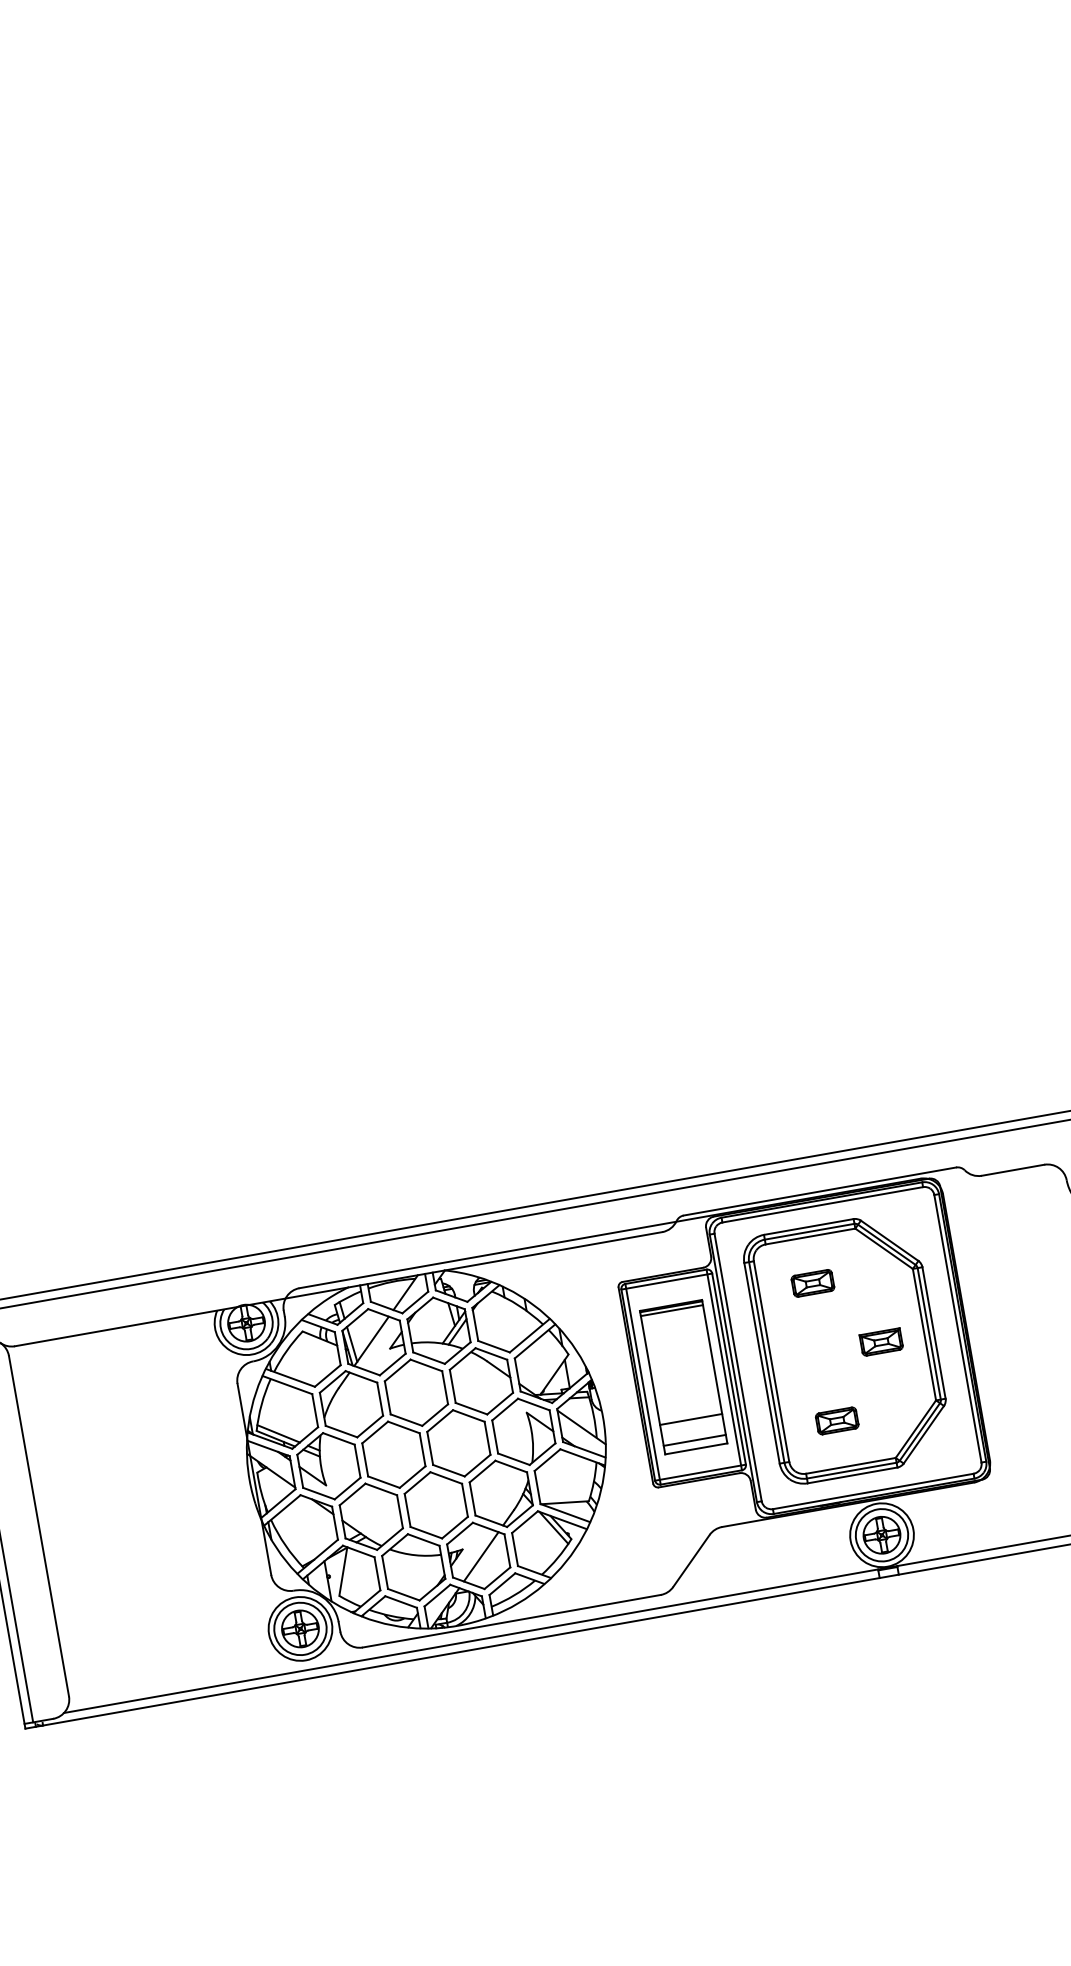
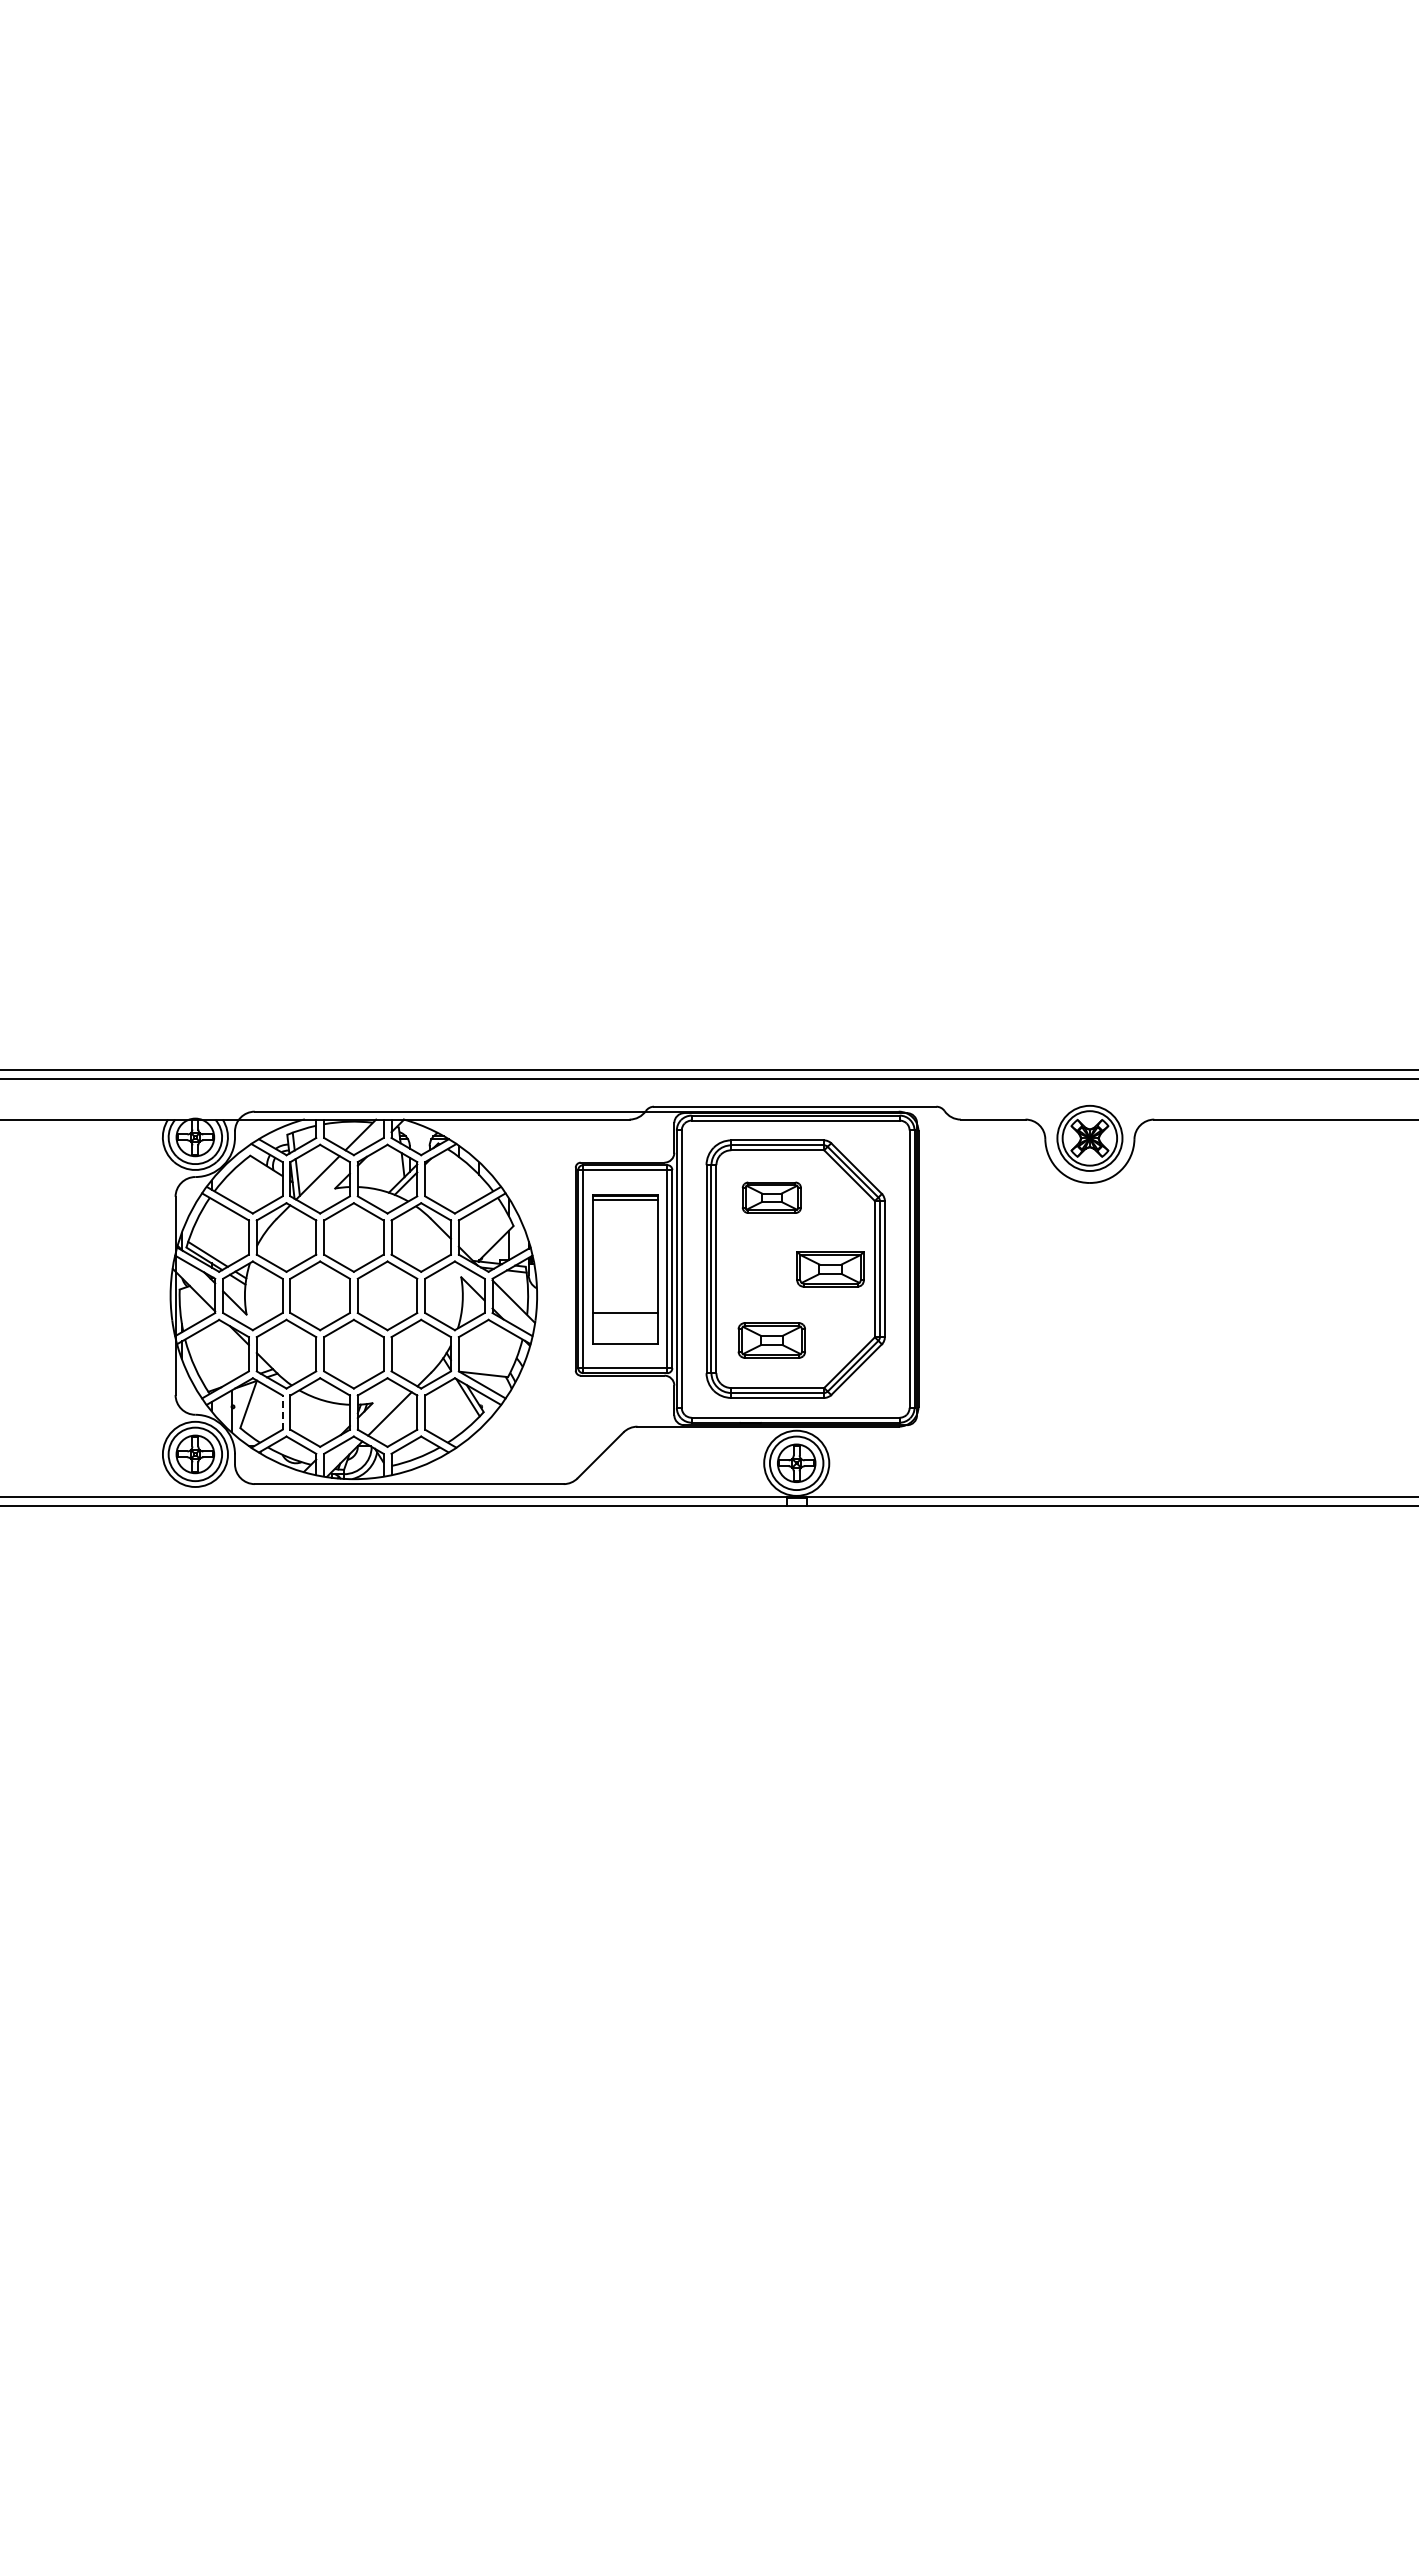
part: (812, 1283) -> (771, 1197), size x1.4
part: (880, 1341) -> (829, 1268), size x1.6
part: (836, 1421) -> (771, 1340), size x1.6
line: (694, 1440) -> (625, 1334), removed
line: (377, 1573) -> (282, 1412), solid -> dashed

